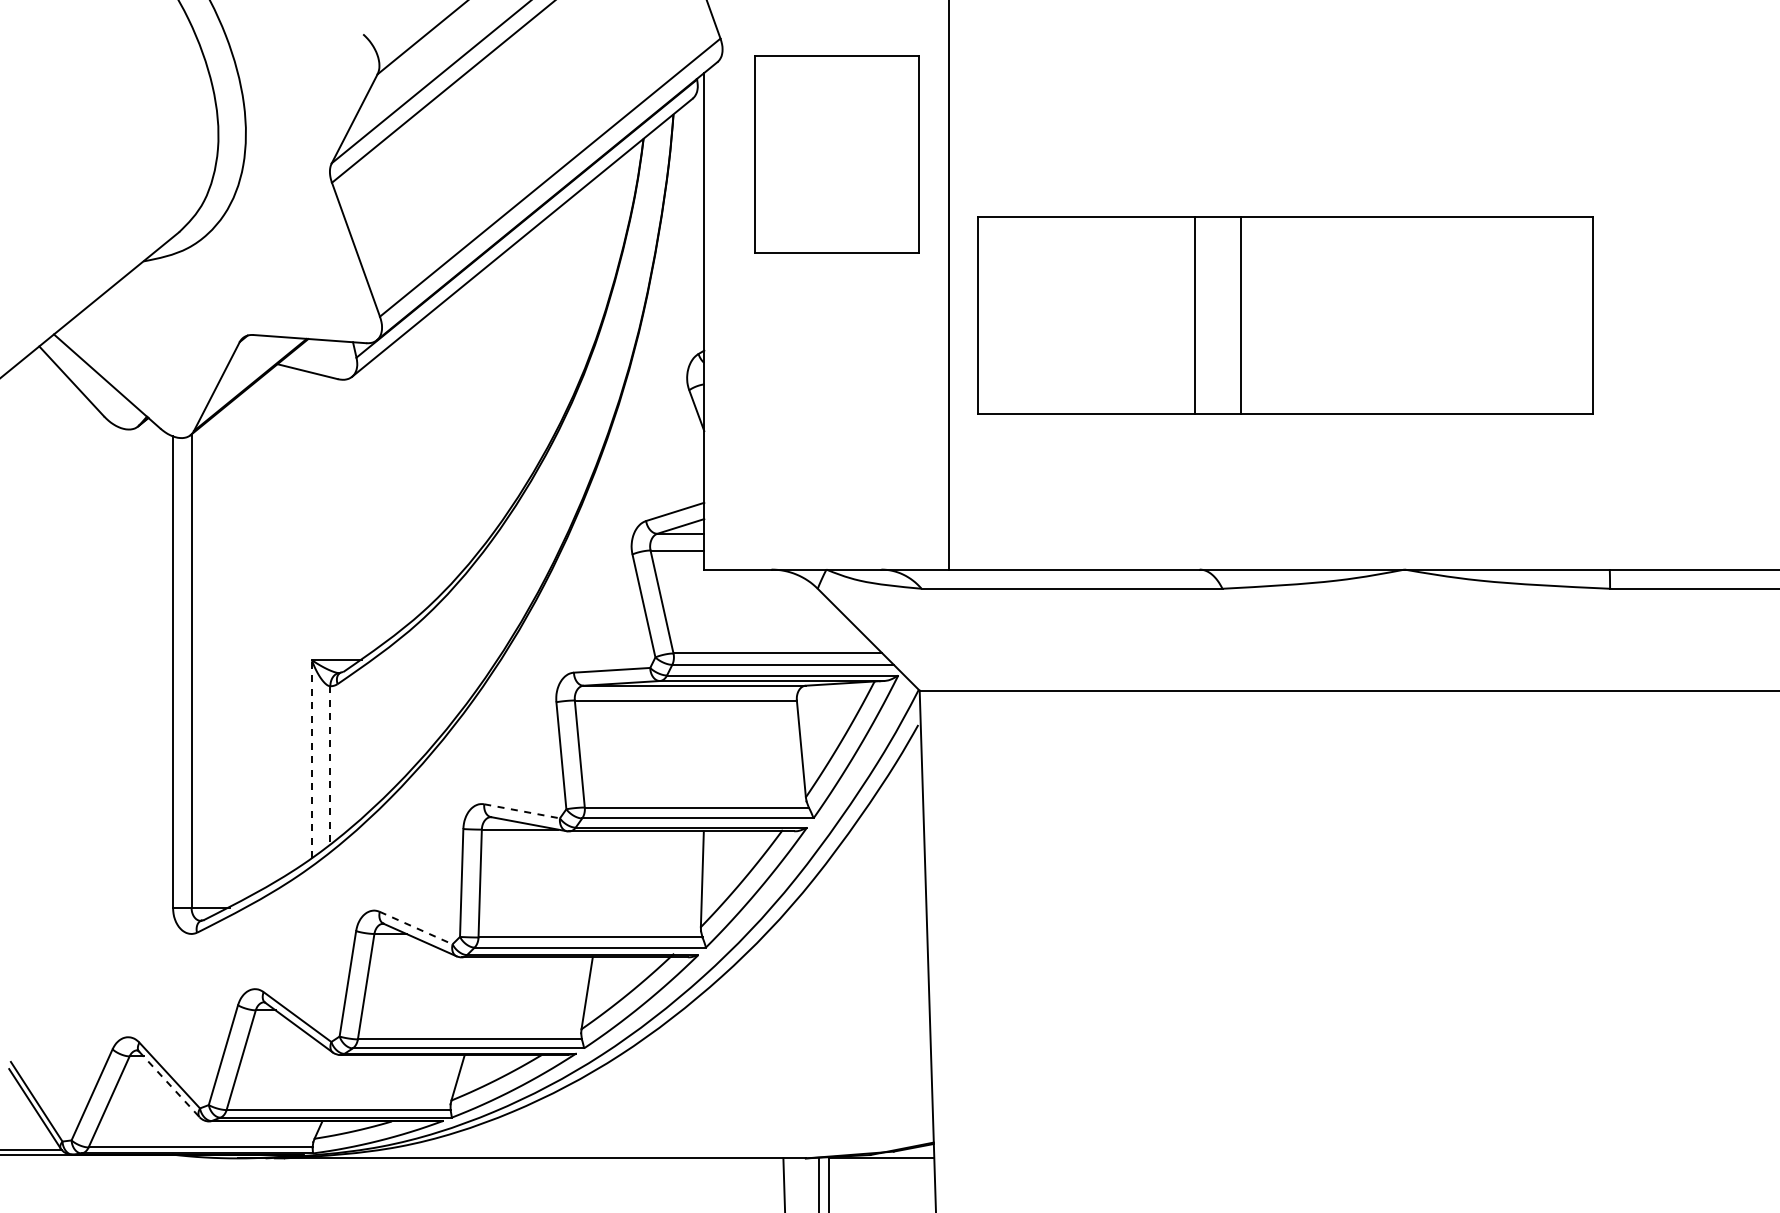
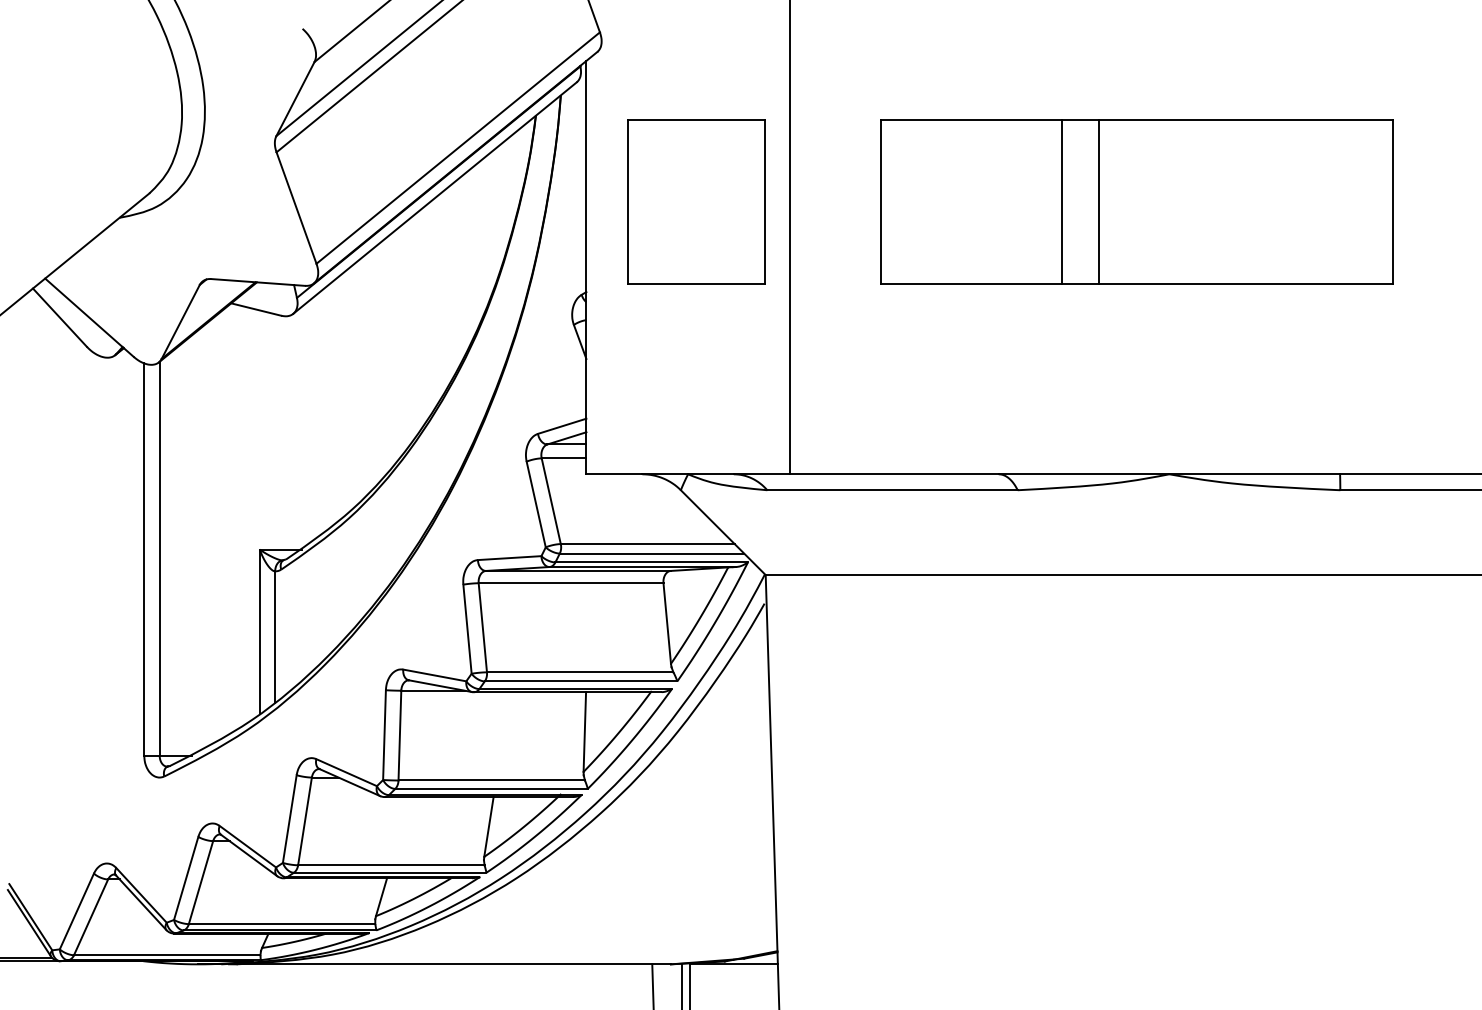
part: (836, 154) -> (696, 202), moved
part: (1285, 315) -> (1136, 202), moved
line: (311, 758) -> (259, 631), dashed -> solid
line: (330, 765) -> (275, 637), dashed -> solid
line: (522, 811) -> (435, 675), dashed -> solid
line: (416, 928) -> (346, 773), dashed -> solid
line: (169, 1084) -> (141, 902), dashed -> solid

